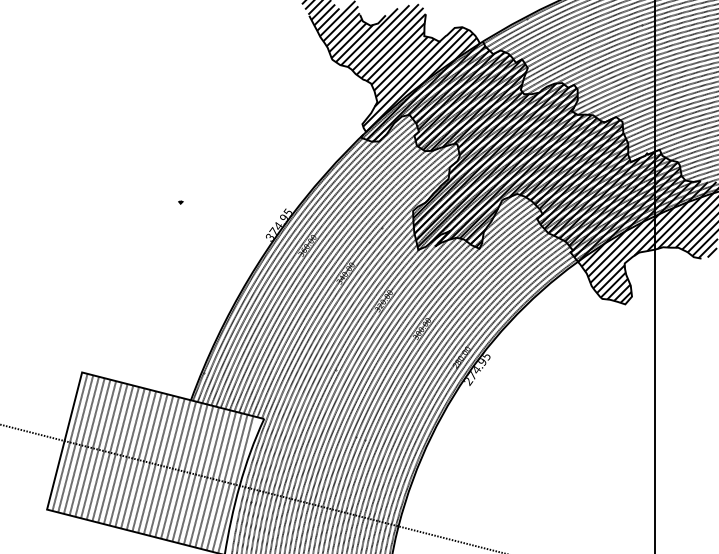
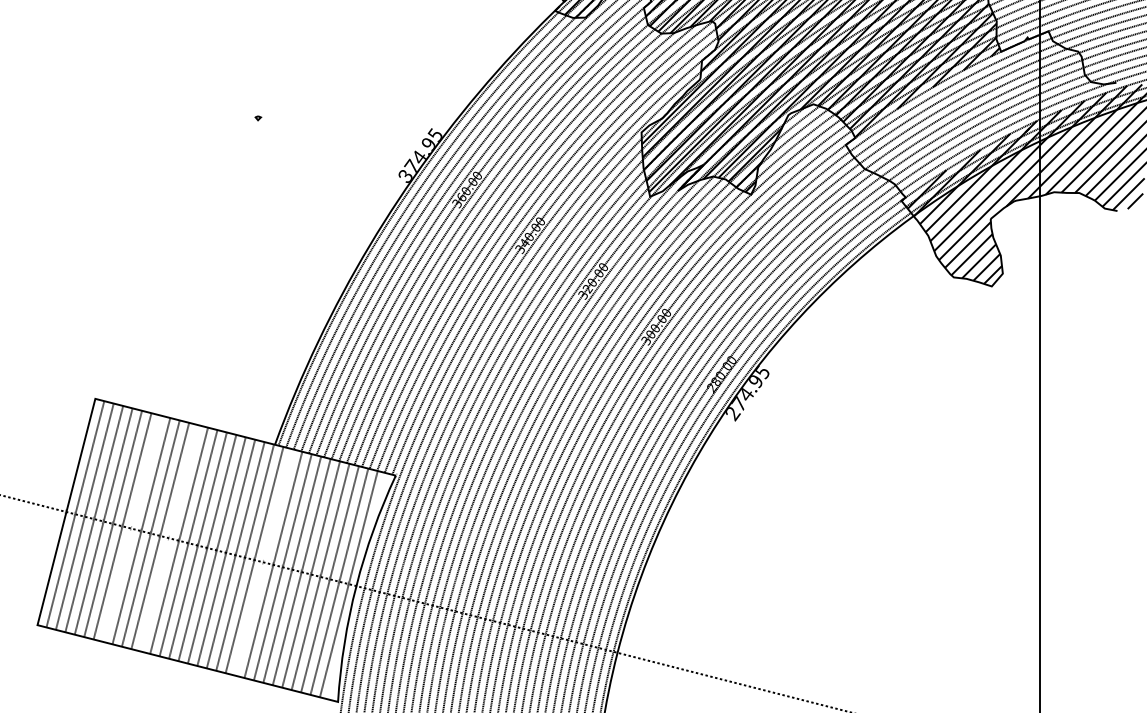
hatch: (622, 200) -> (987, 115), removed
line: (103, 450) -> (130, 527), removed
line: (126, 456) -> (168, 537), removed
line: (183, 471) -> (262, 562), removed

